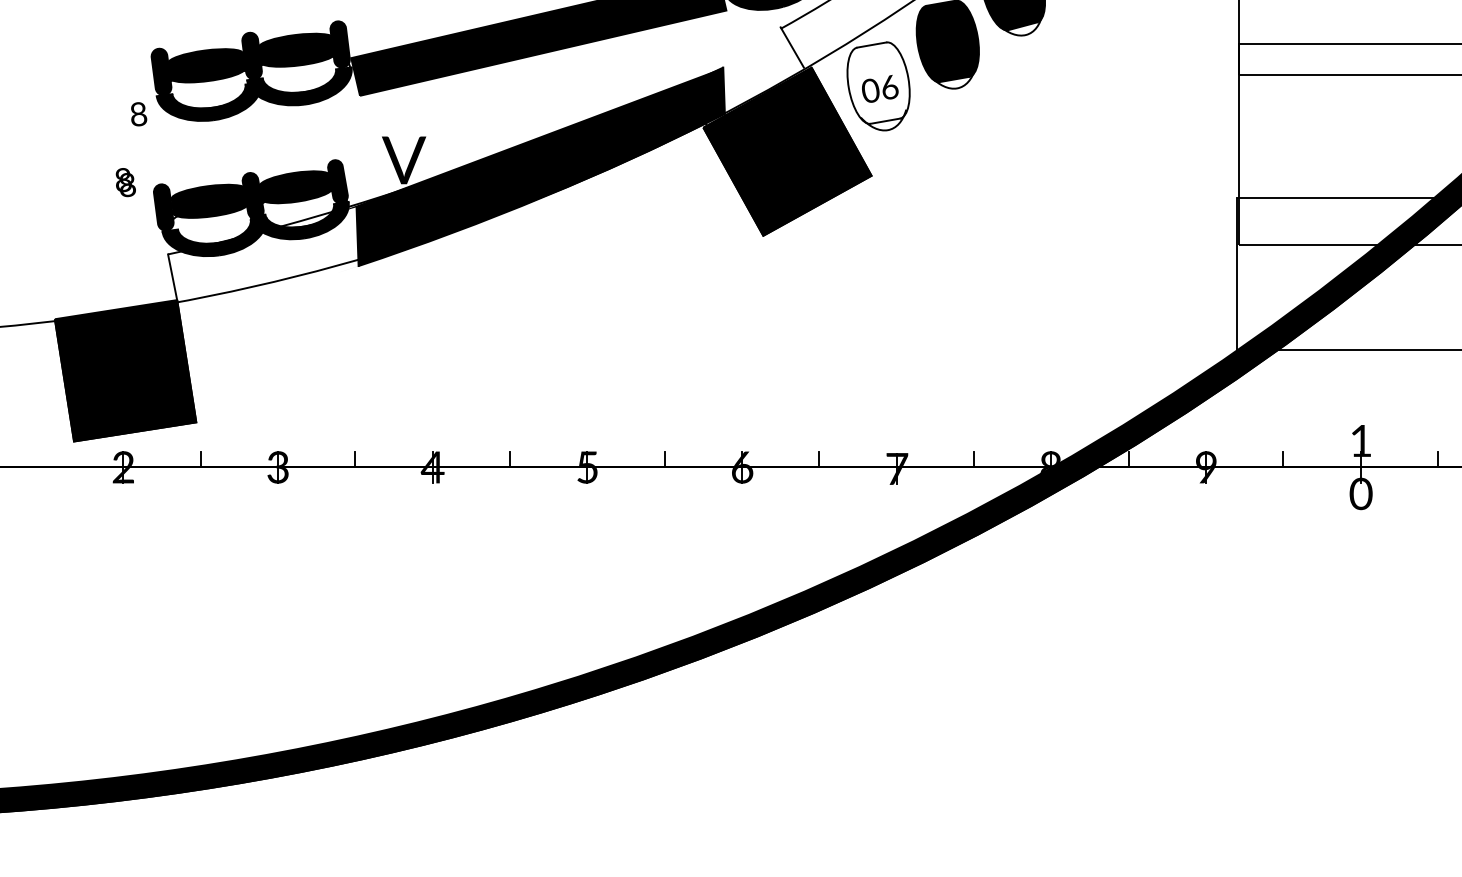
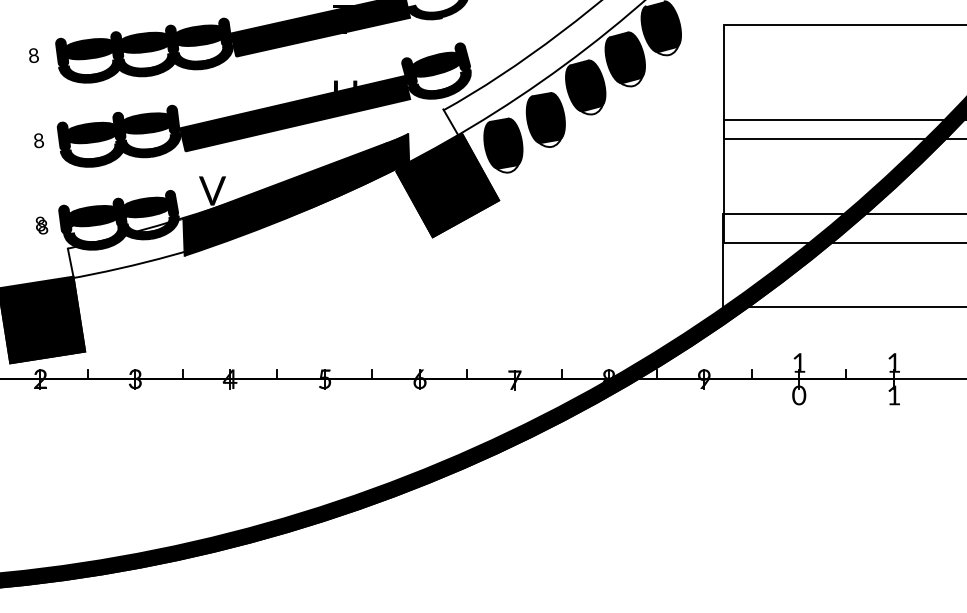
fill: (878, 82) -> (503, 143), added
text: (138, 113) -> (38, 140), moved
text: (125, 182) -> (41, 225), moved

